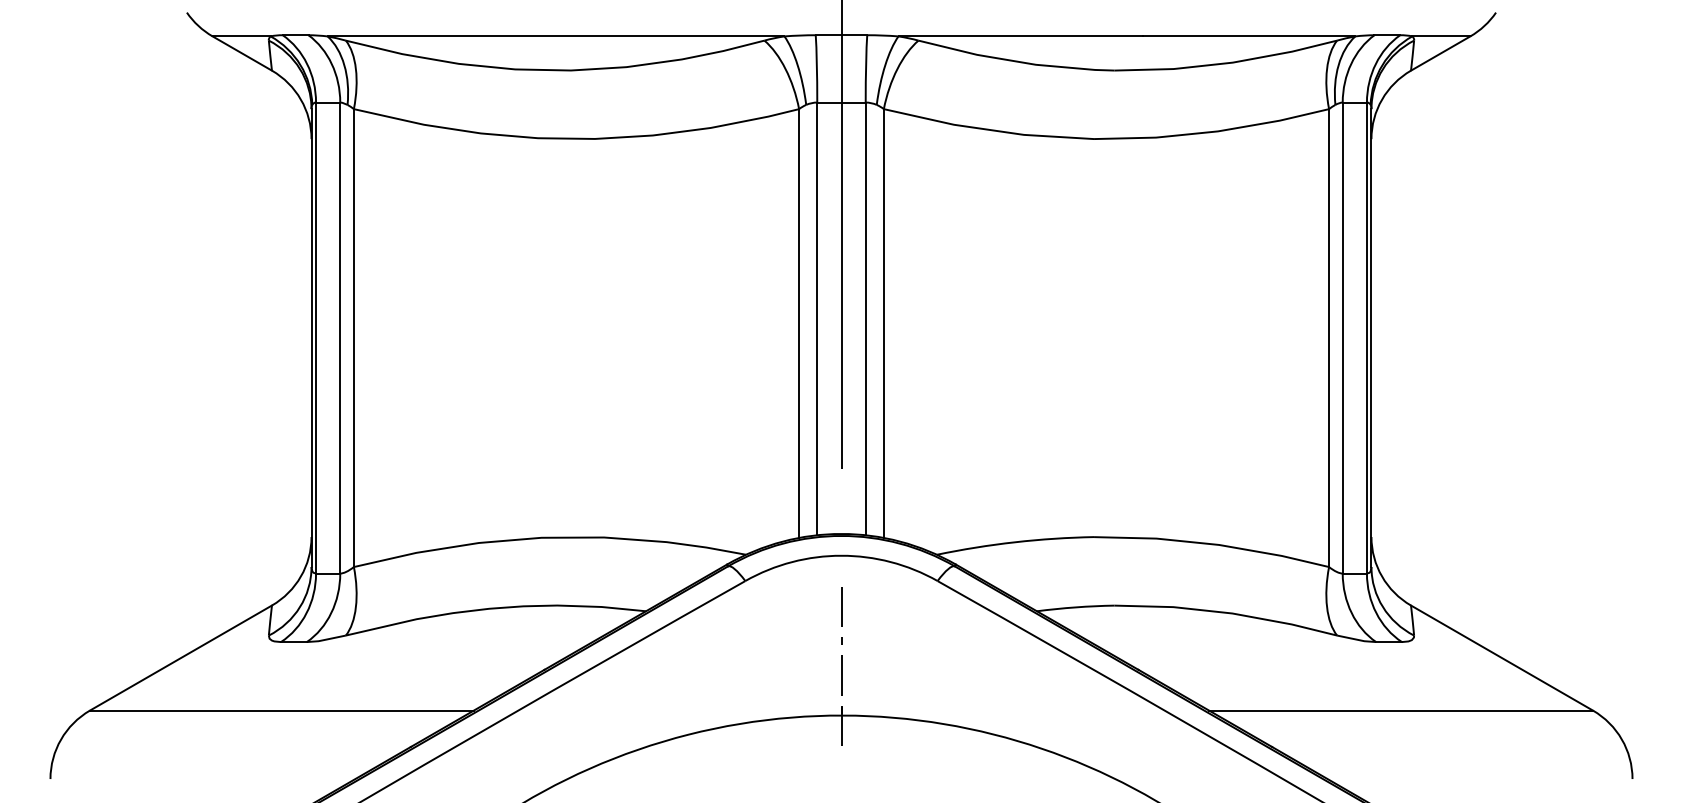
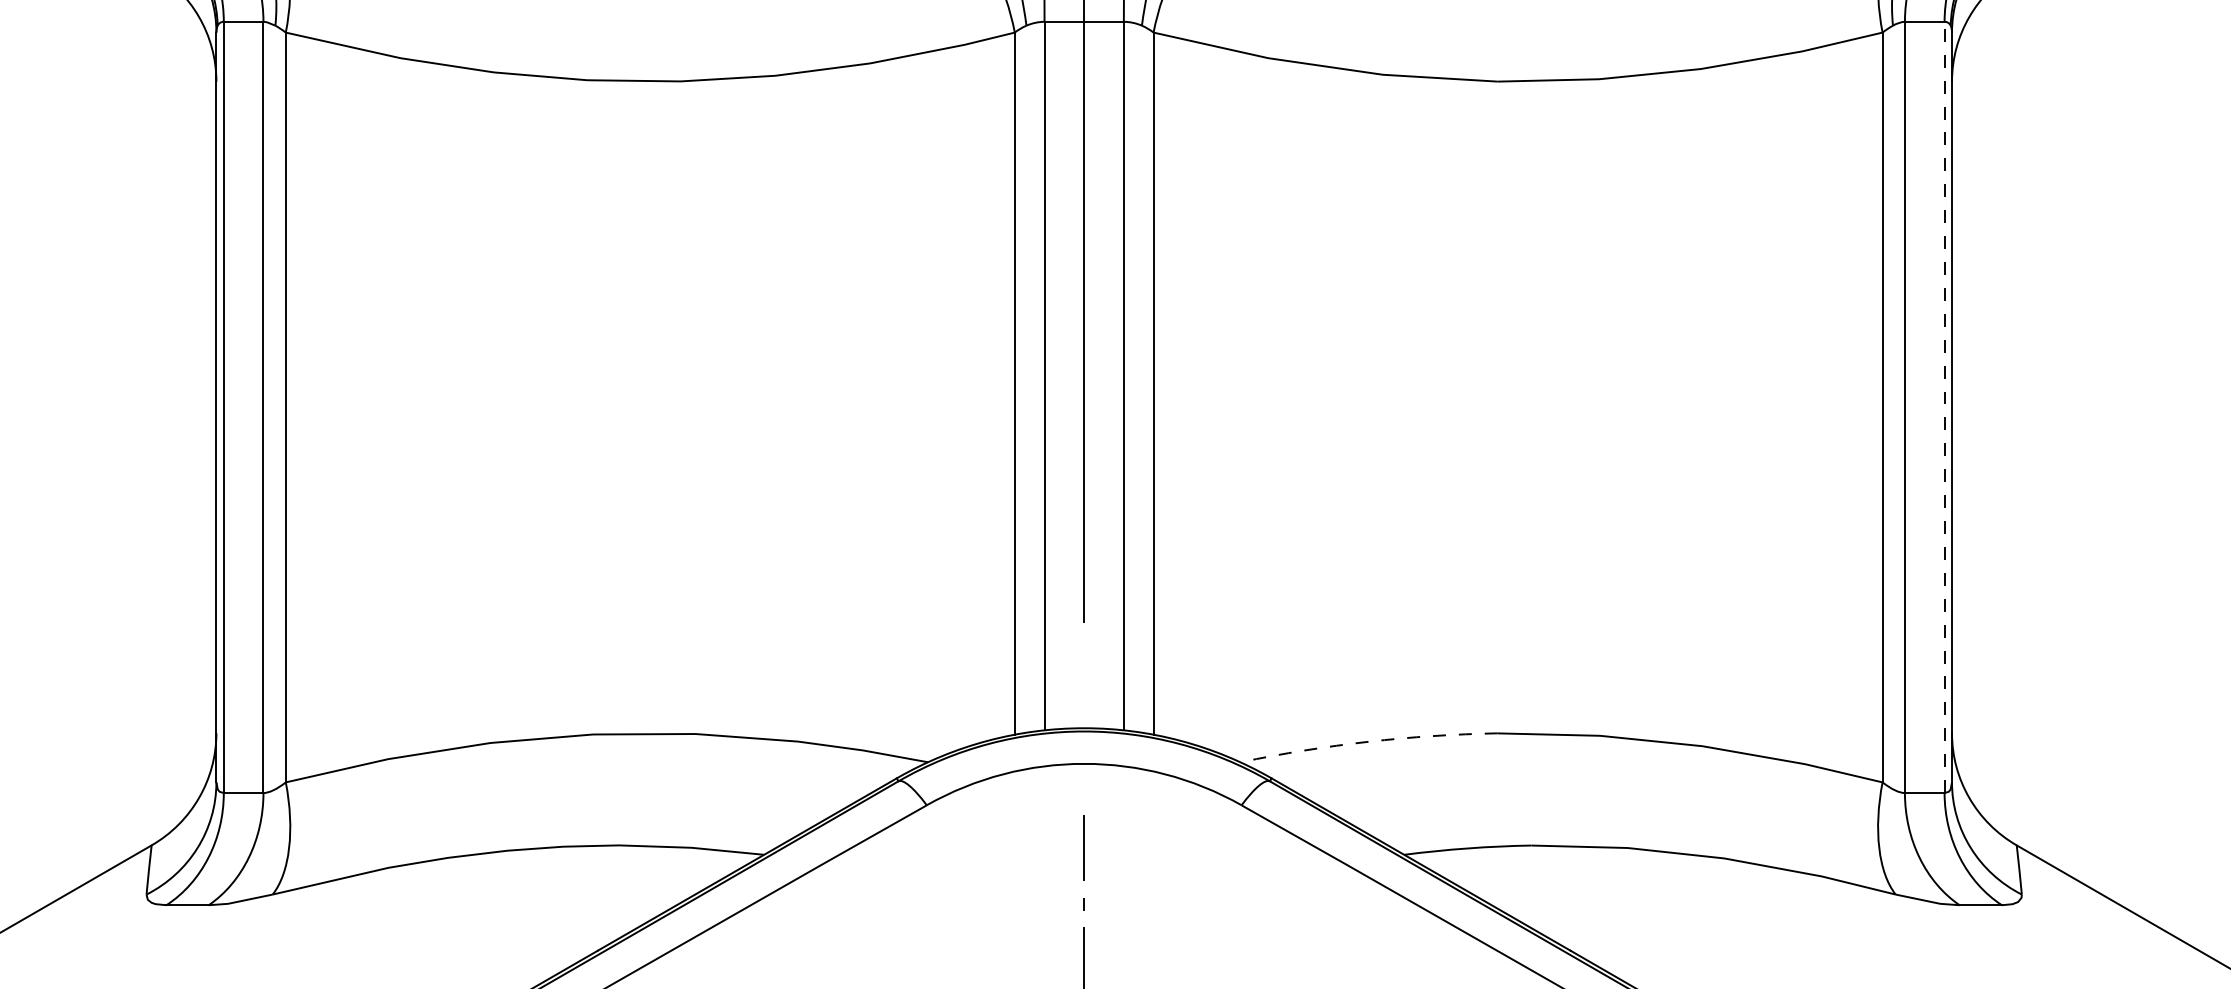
line: (1366, 338) -> (1943, 408), solid -> dashed
arc: (1015, 542) -> (1369, 742), solid -> dashed

